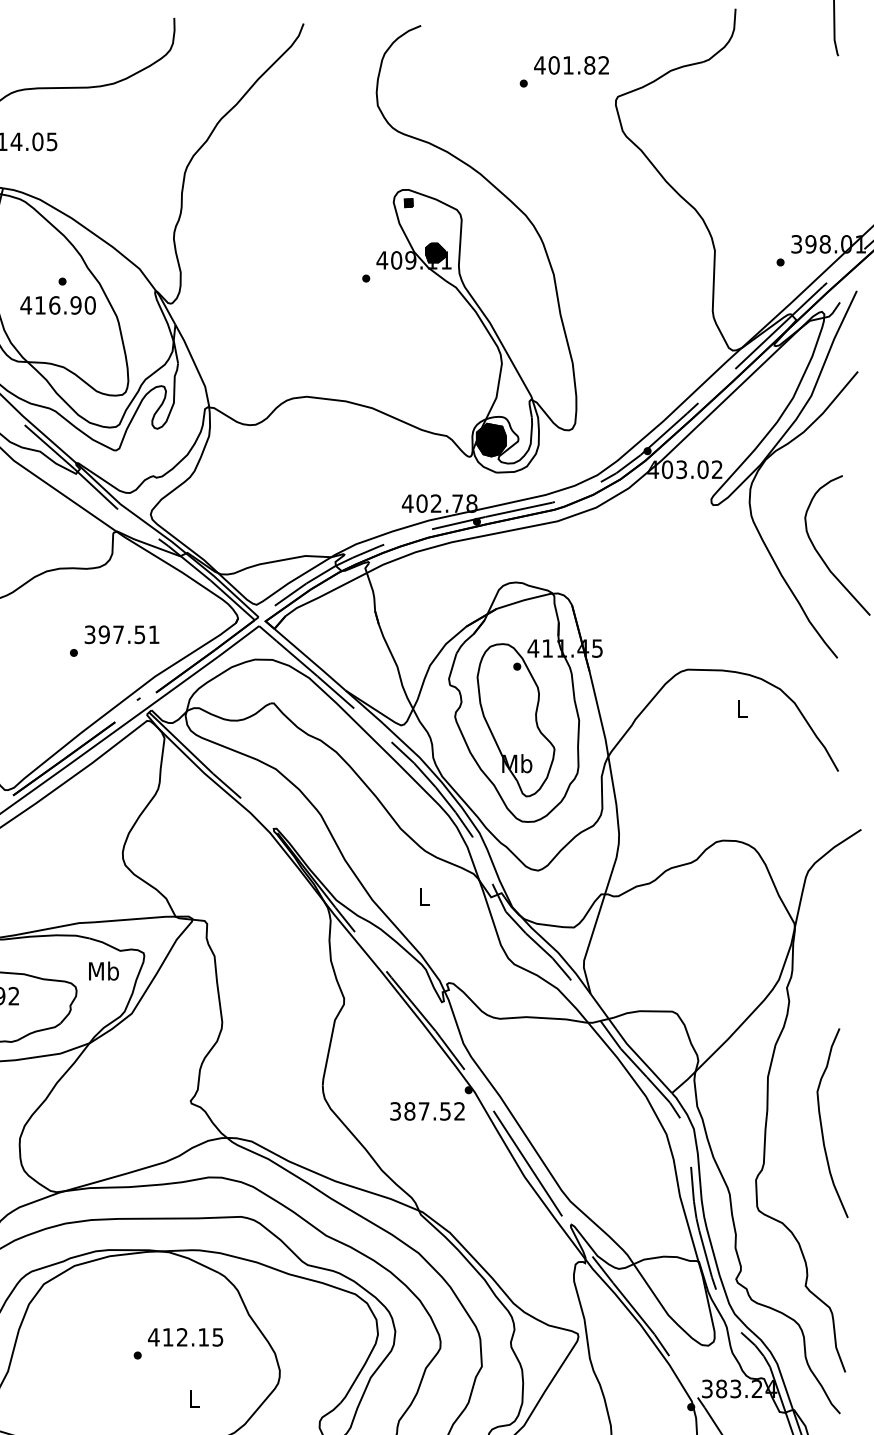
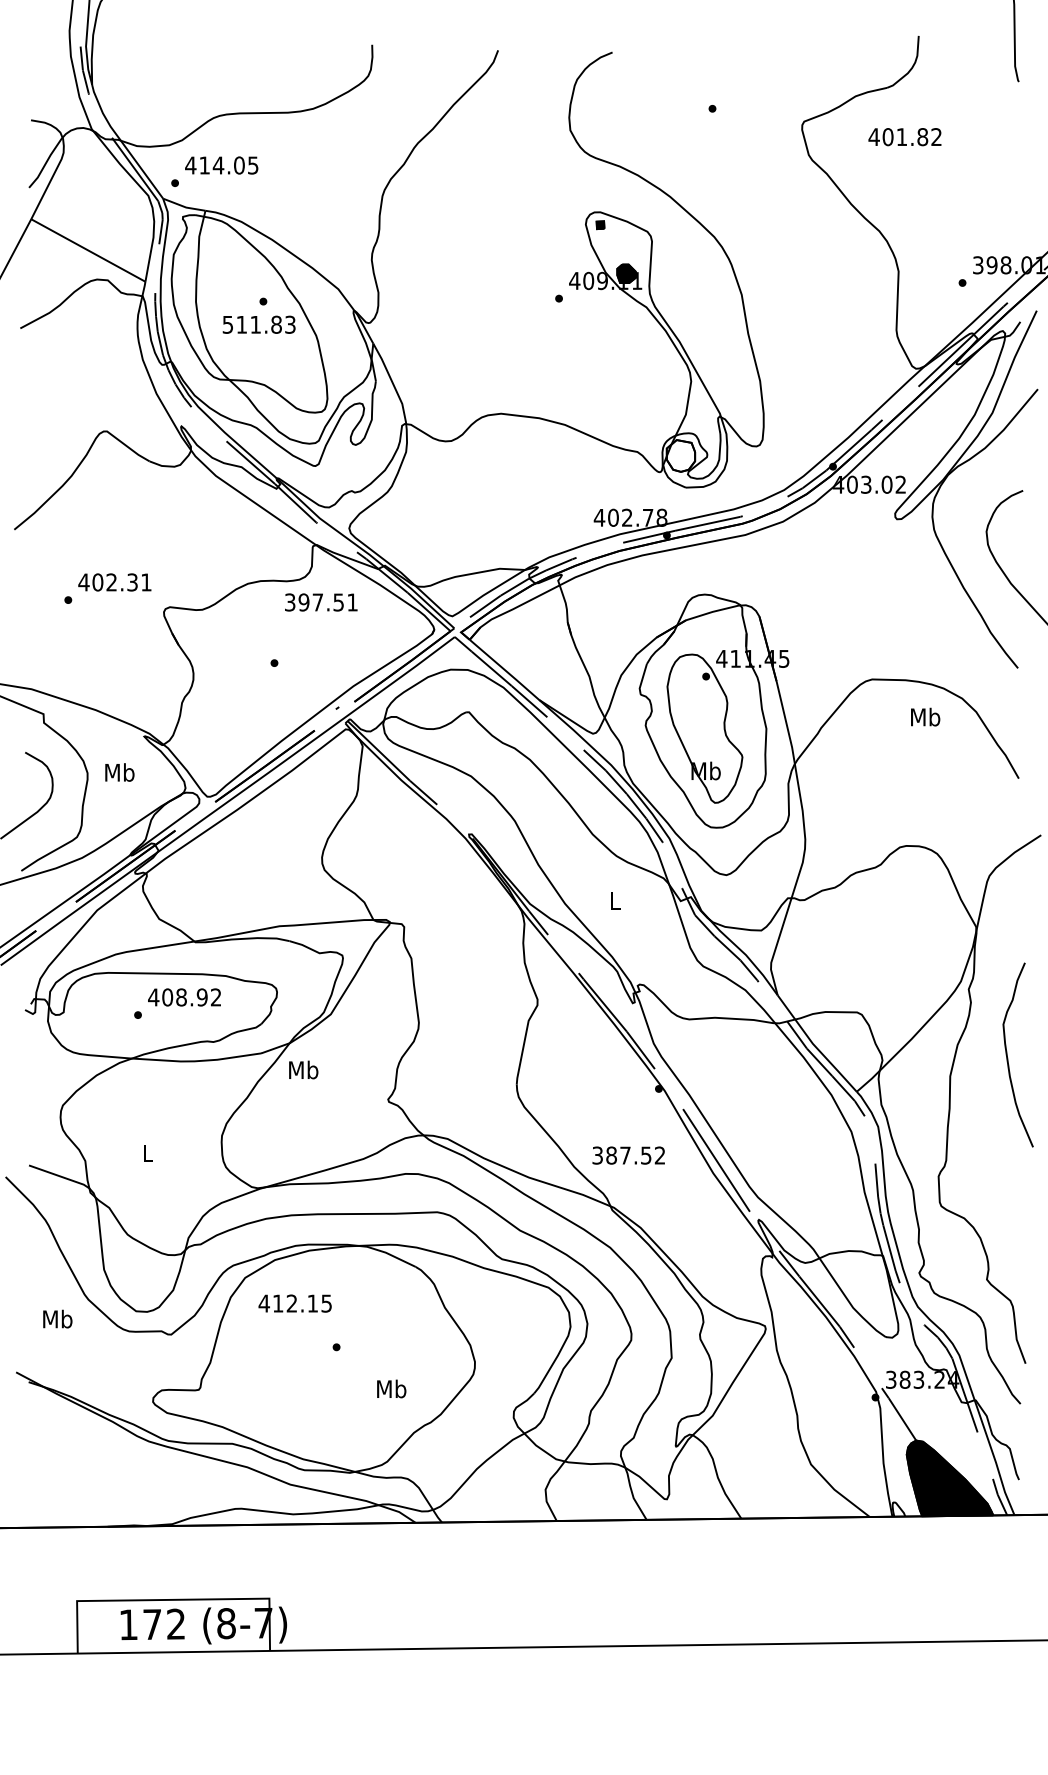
text: (571, 65) -> (904, 137), moved
text: (57, 305) -> (258, 324), 416.90 -> 511.83
fill: (490, 439) -> (680, 455), removed
text: (122, 634) -> (321, 602), moved
text: (742, 707) -> (925, 716), L -> Mb
text: (103, 970) -> (303, 1069), moved
text: (427, 1111) -> (628, 1155), moved
curve: (822, 1126) -> (1008, 1058), moved
text: (184, 1337) -> (294, 1303), moved
text: (194, 1397) -> (391, 1388), L -> Mb

